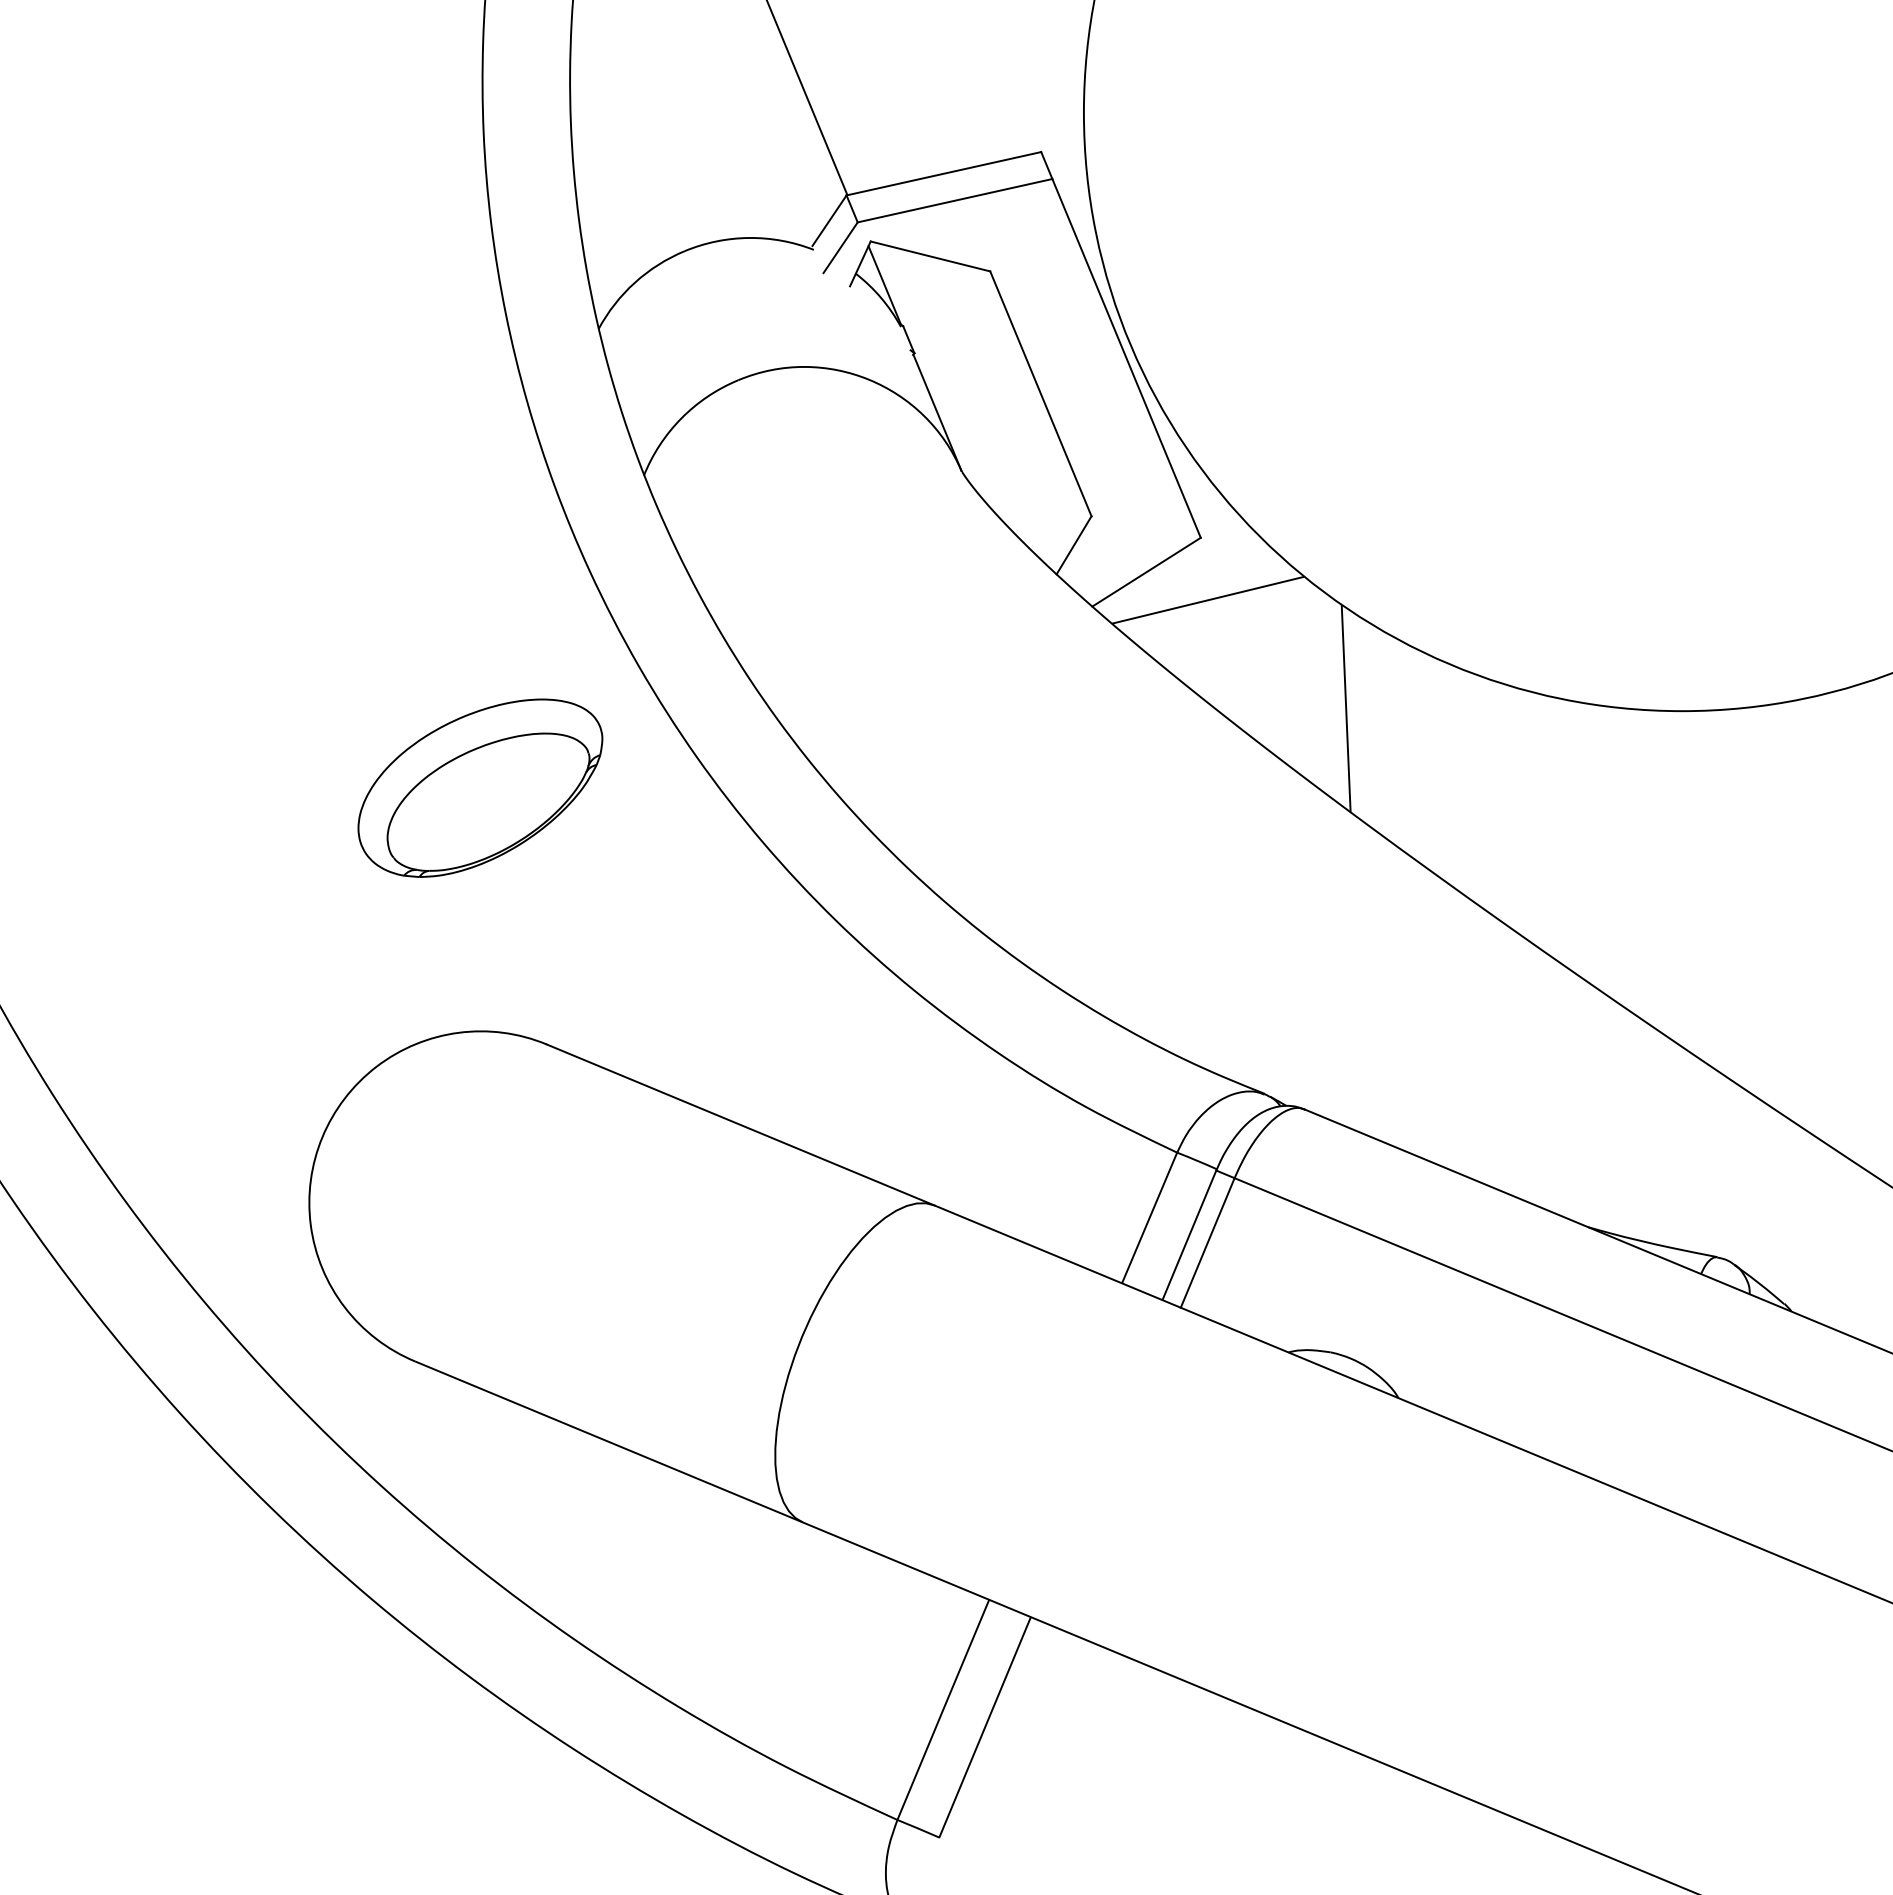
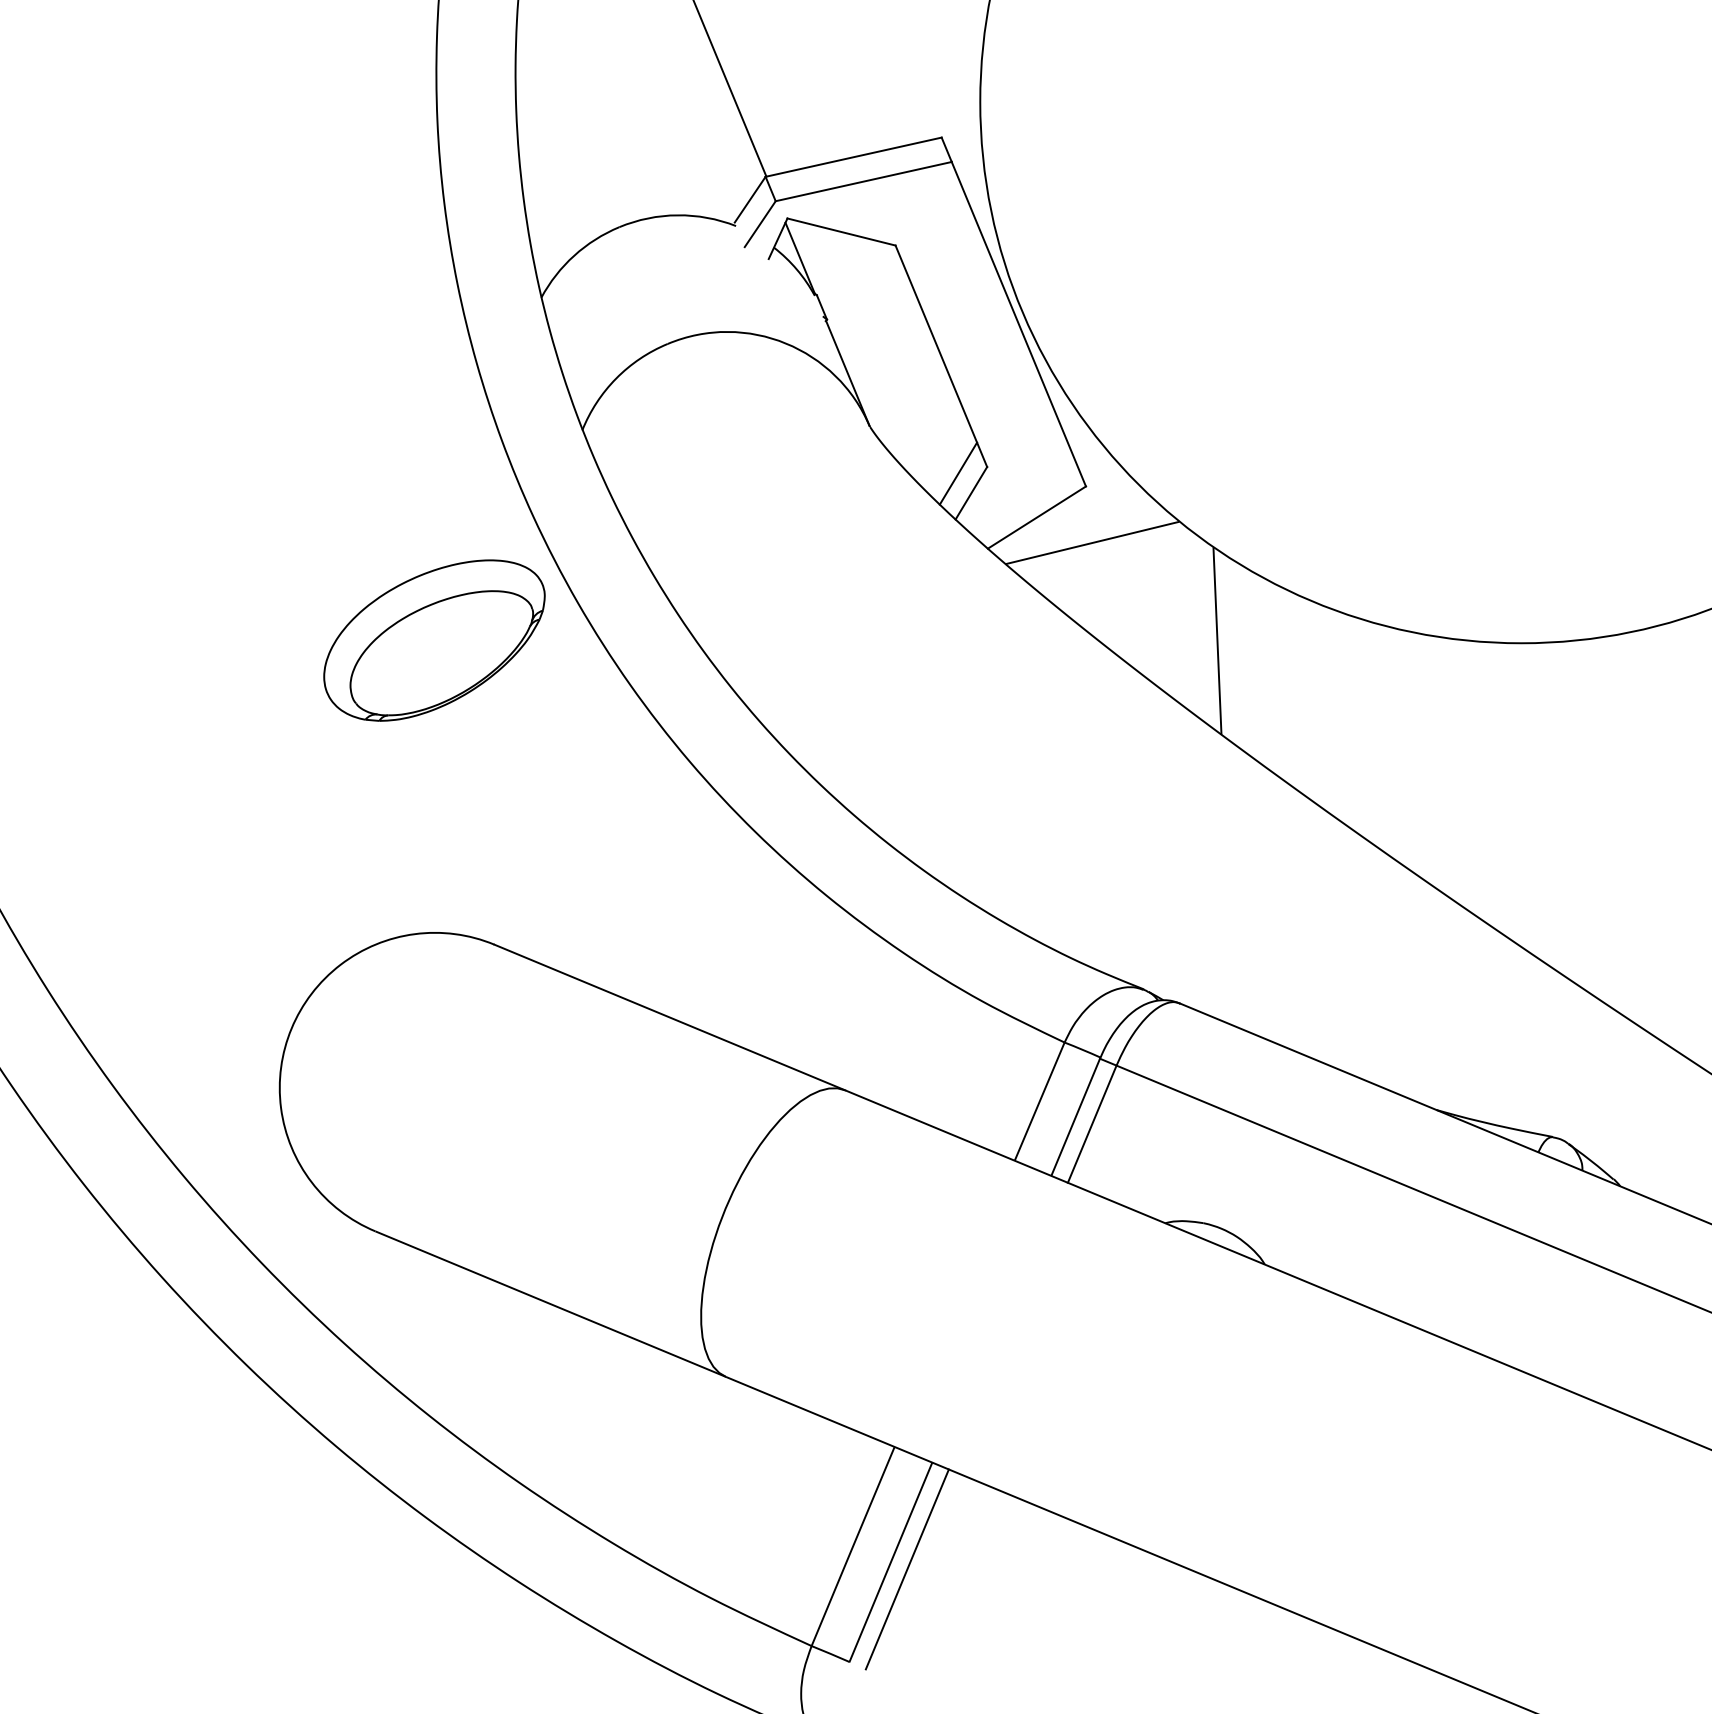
line: (1059, 523) -> (958, 473), added
part: (480, 787) -> (434, 639), moved
line: (1003, 1734) -> (907, 1568), added

